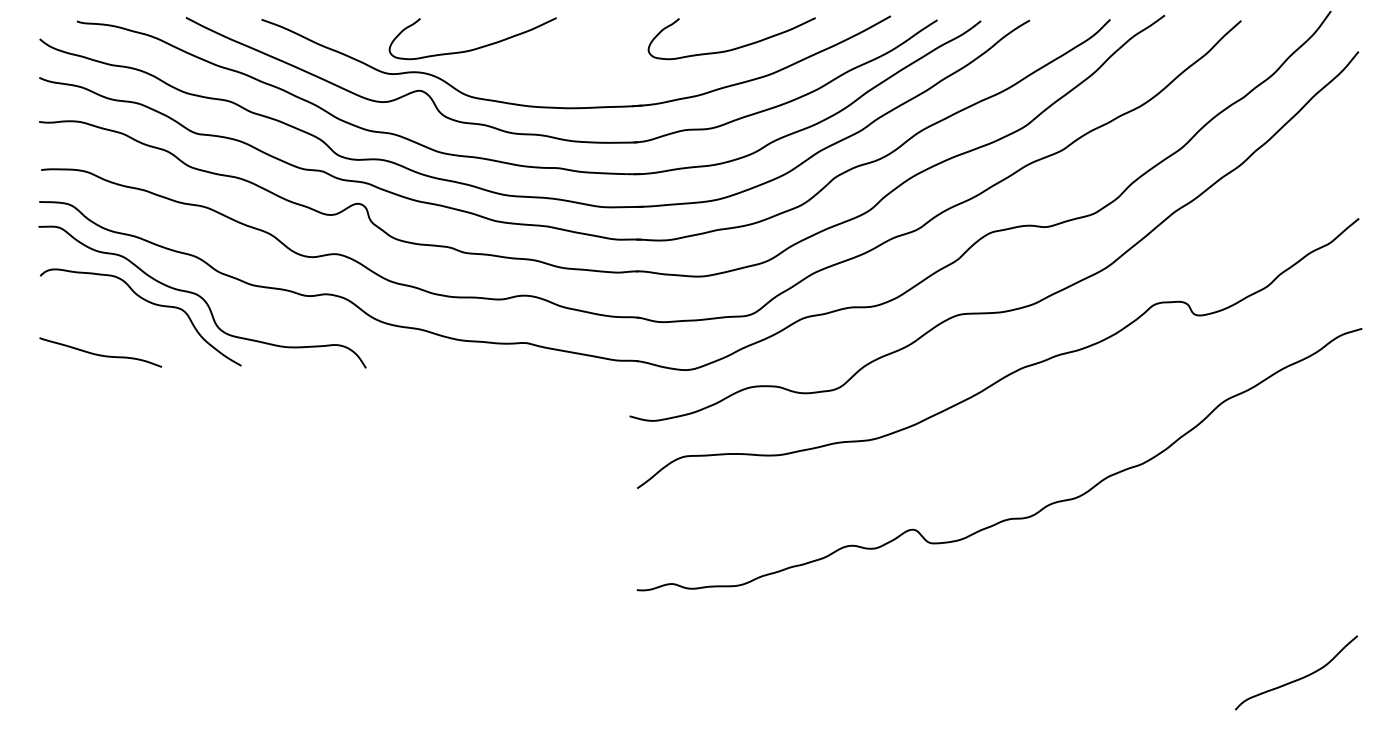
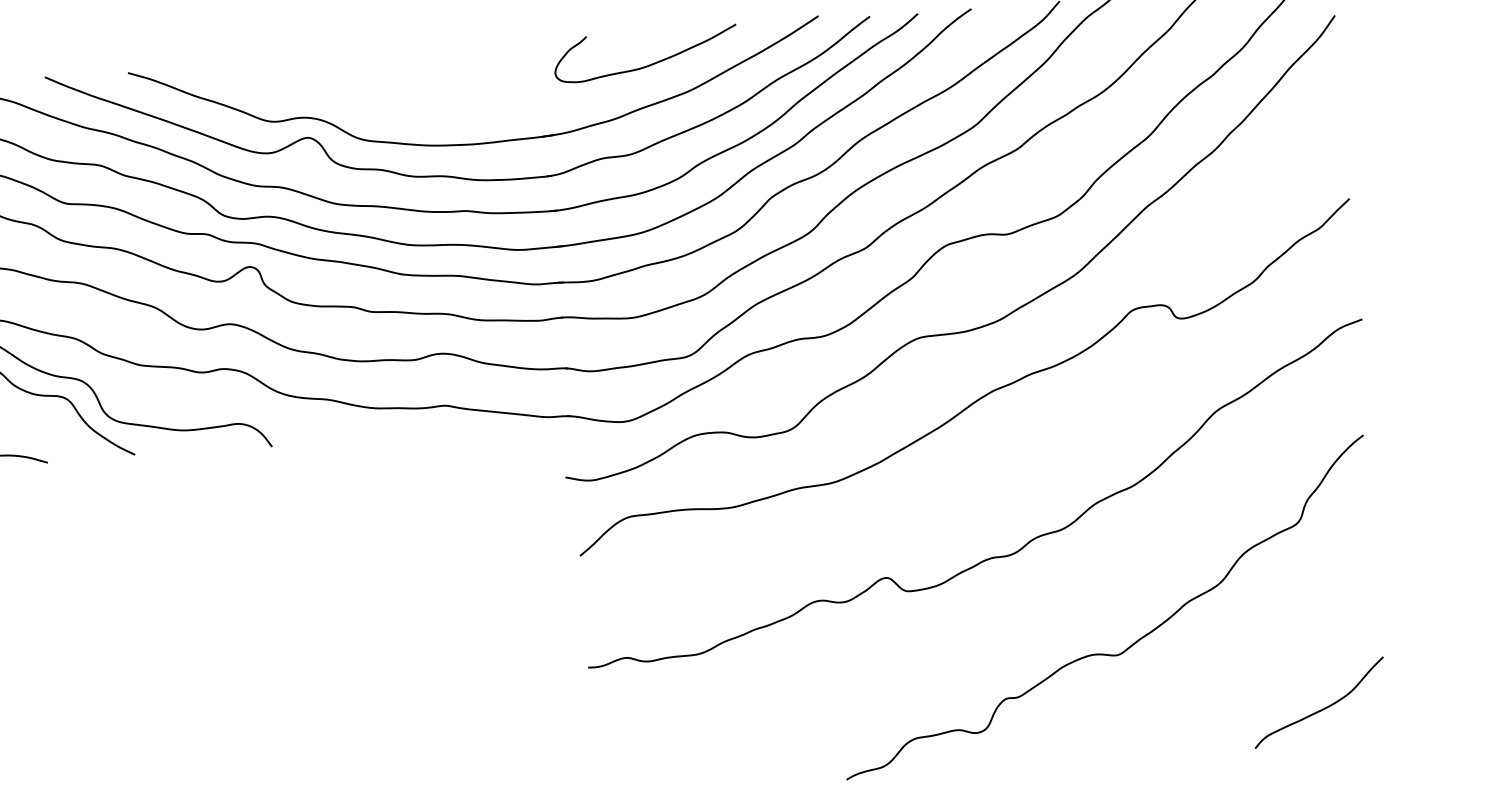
curve: (476, 47) -> (366, 85), removed
curve: (1132, 605) -> (1133, 642), added

